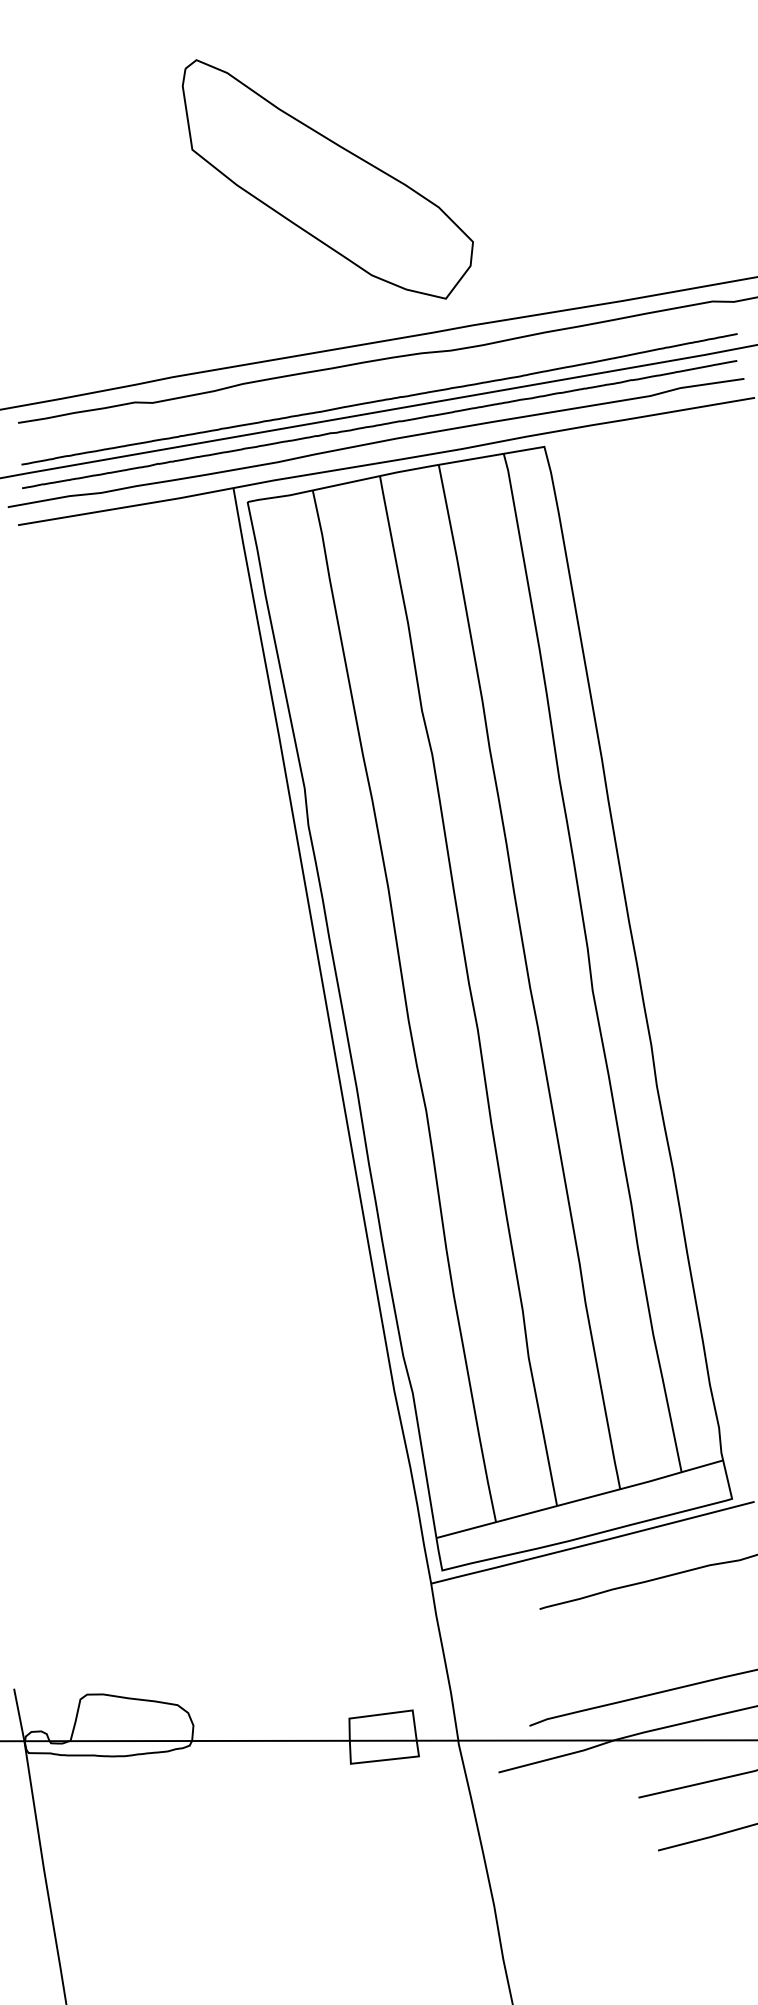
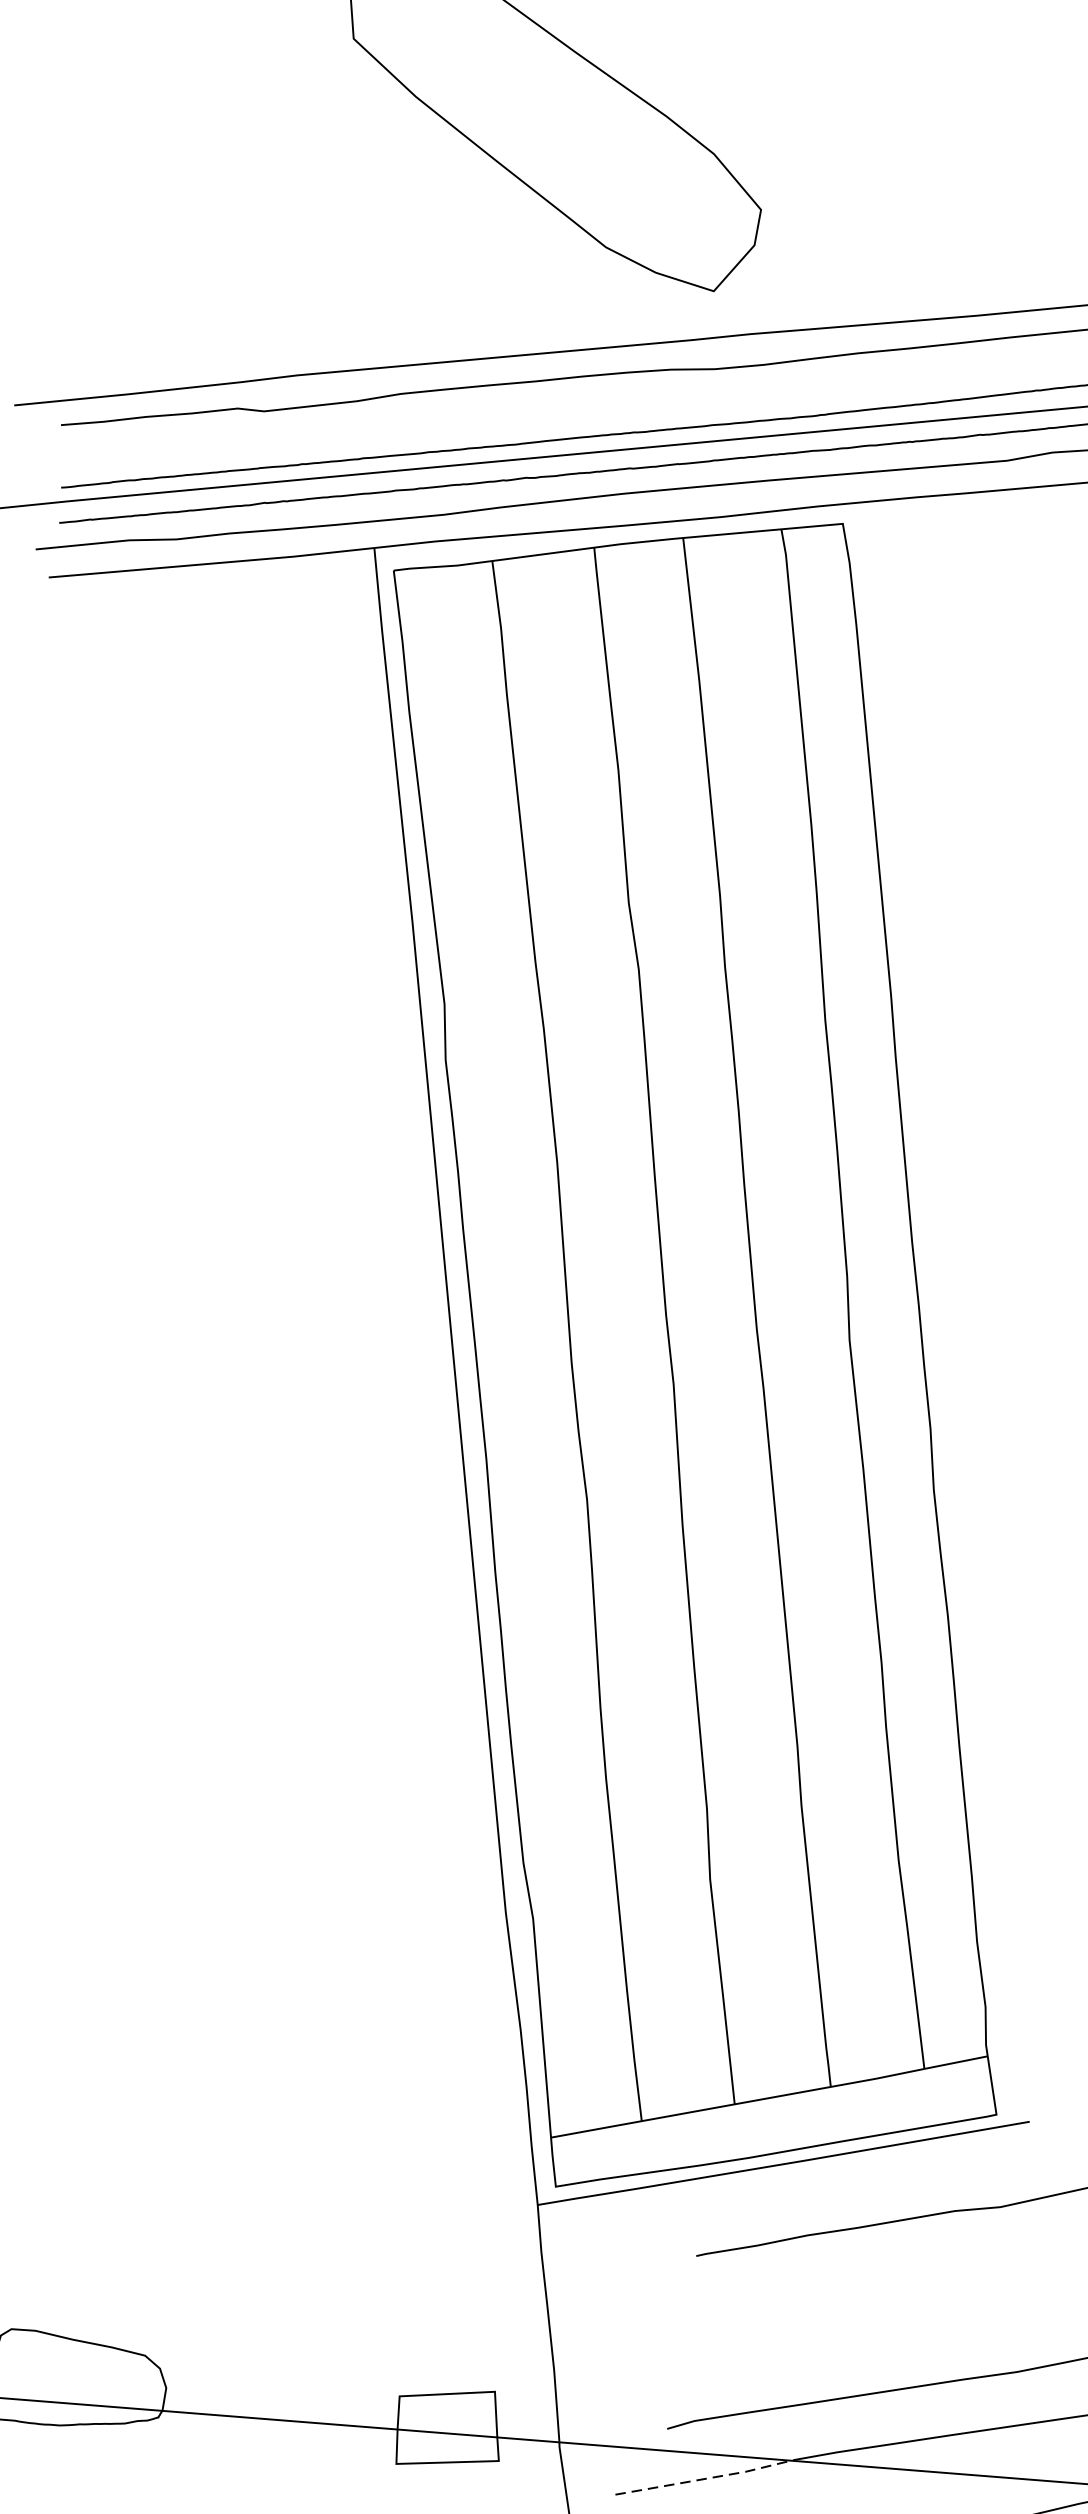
line: (558, 1757) -> (706, 2479), solid -> dashed

